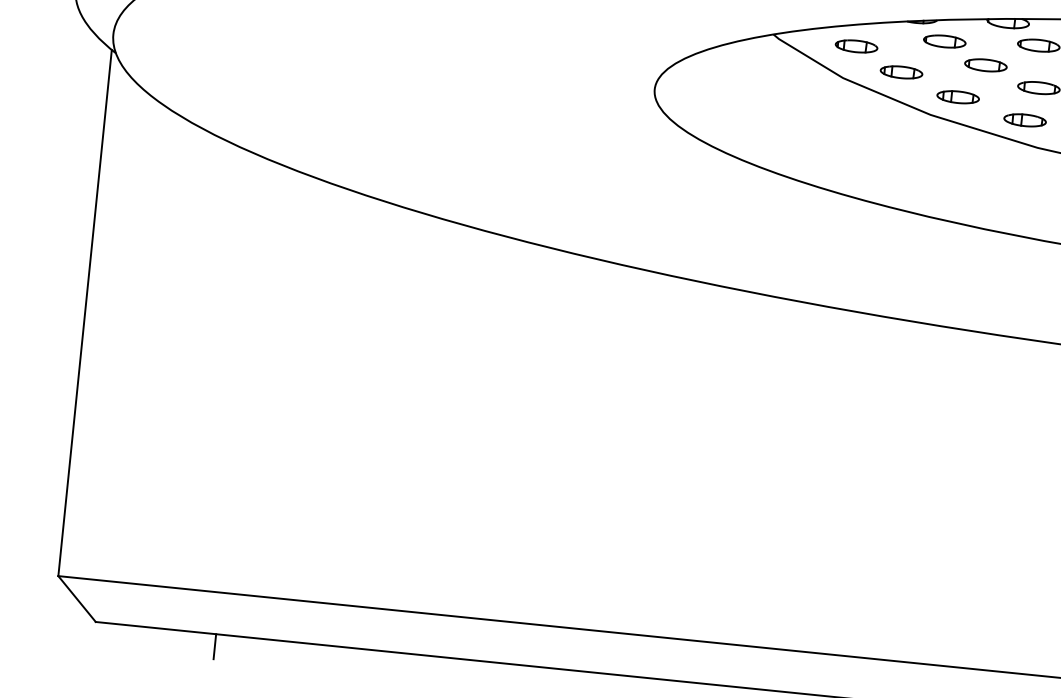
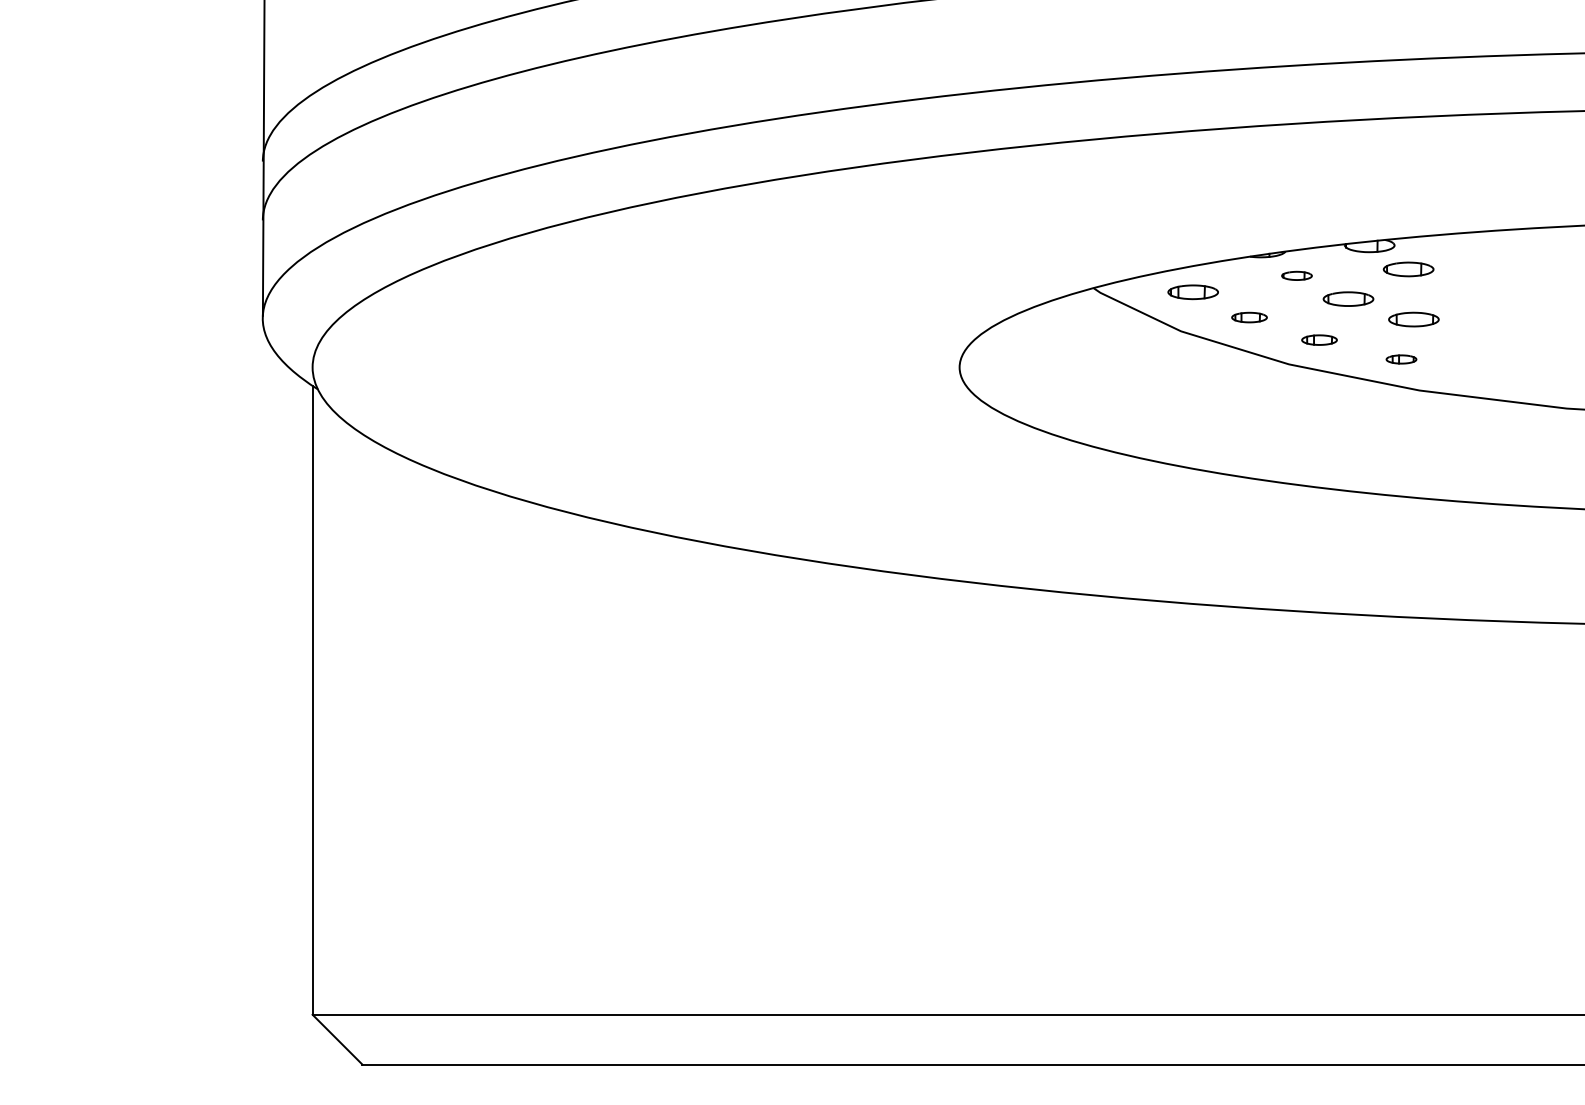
part: (944, 41) -> (1296, 275), size x0.6
part: (901, 72) -> (1249, 317), size x0.7
part: (958, 96) -> (1319, 339), size x0.7
part: (1025, 120) -> (1401, 359), size x0.6
line: (215, 646) -> (506, 1079), removed

